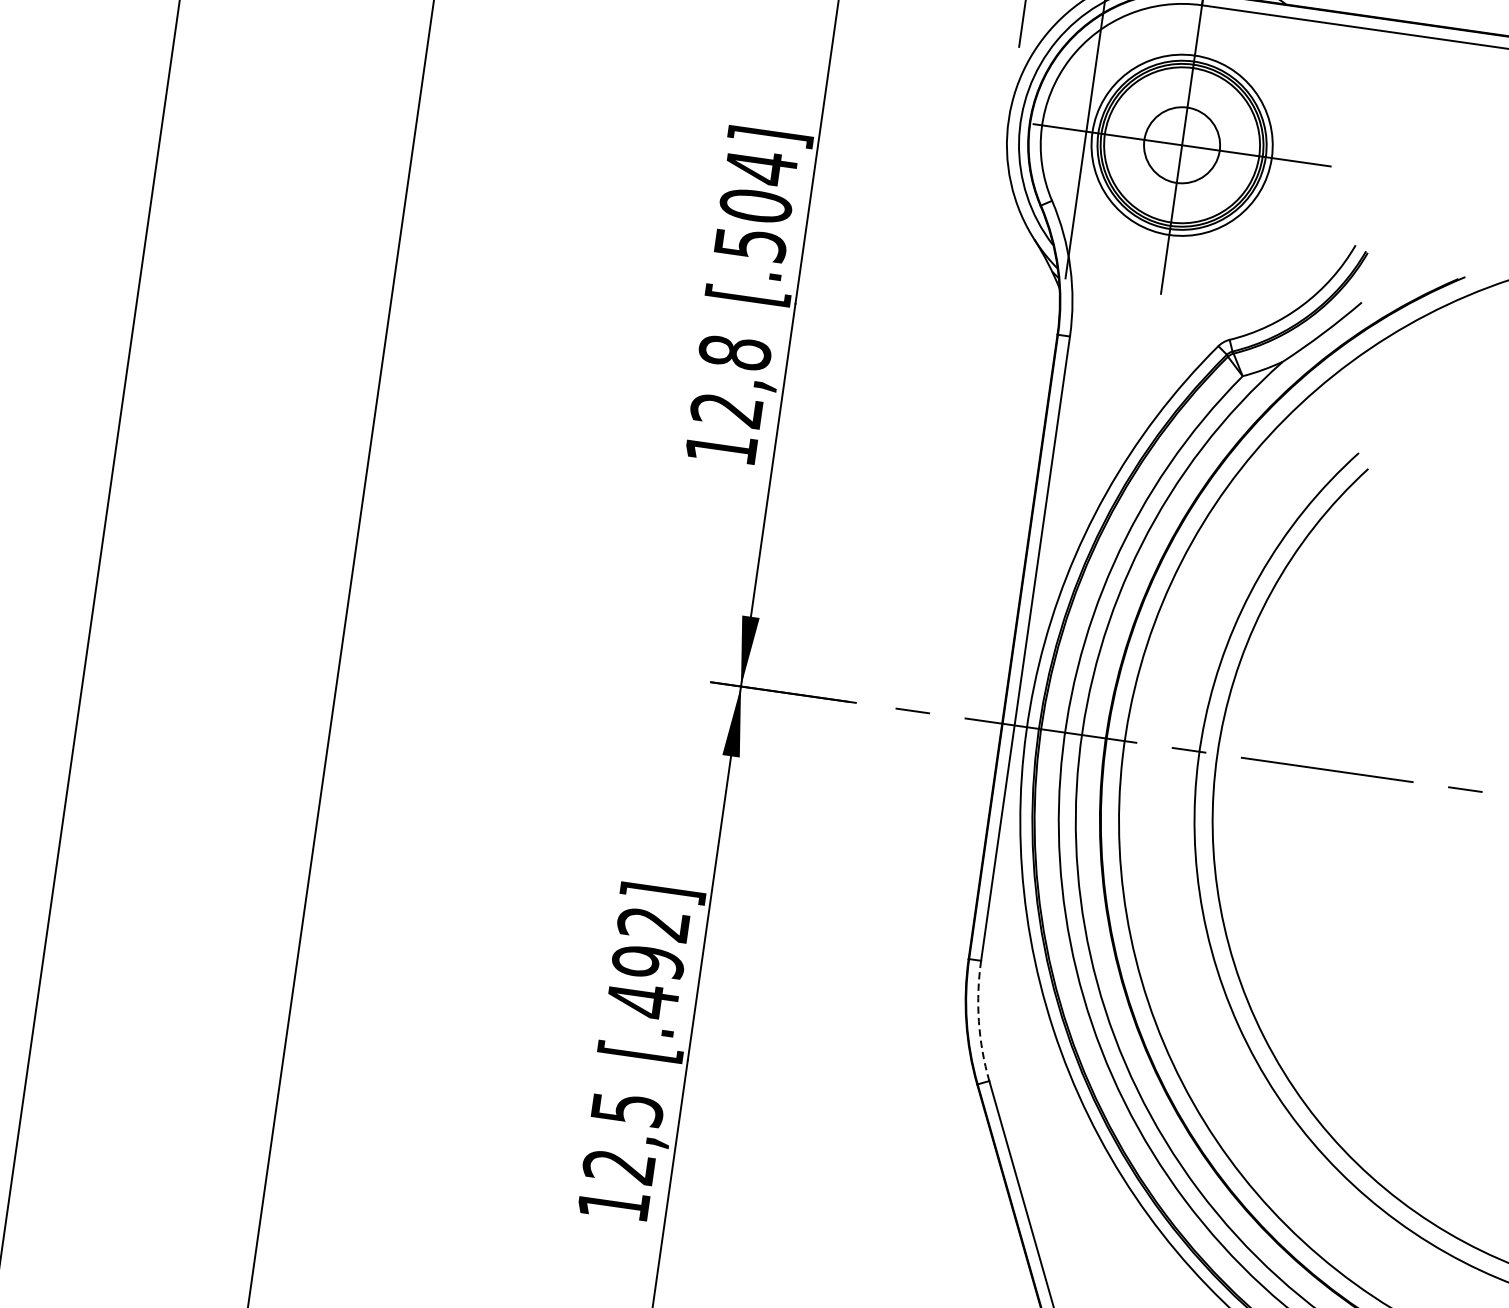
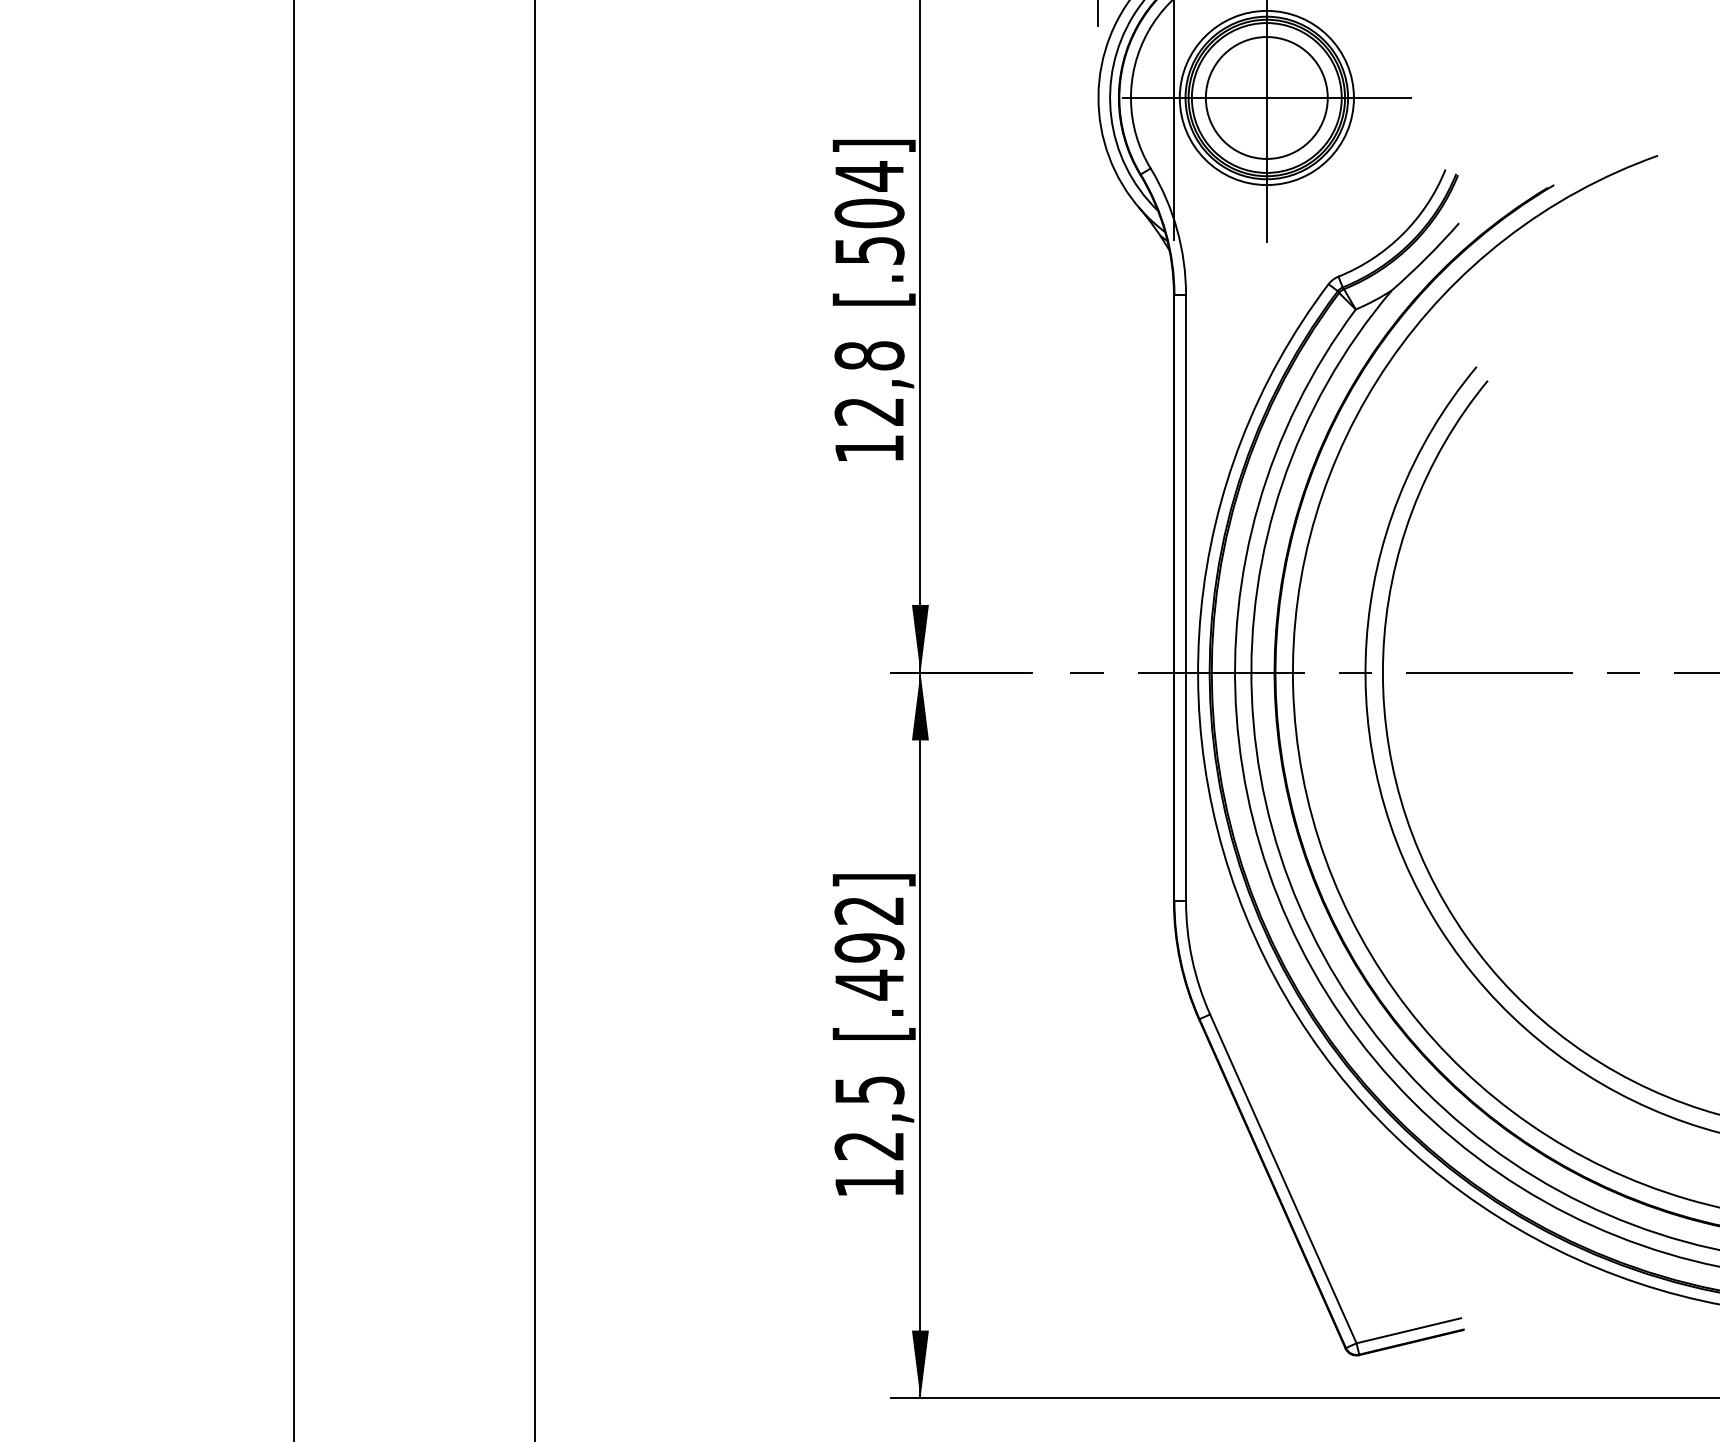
circle: (1181, 144) -> (1266, 97), size x1.67
arc: (979, 1021) -> (1192, 959), dashed -> solid

